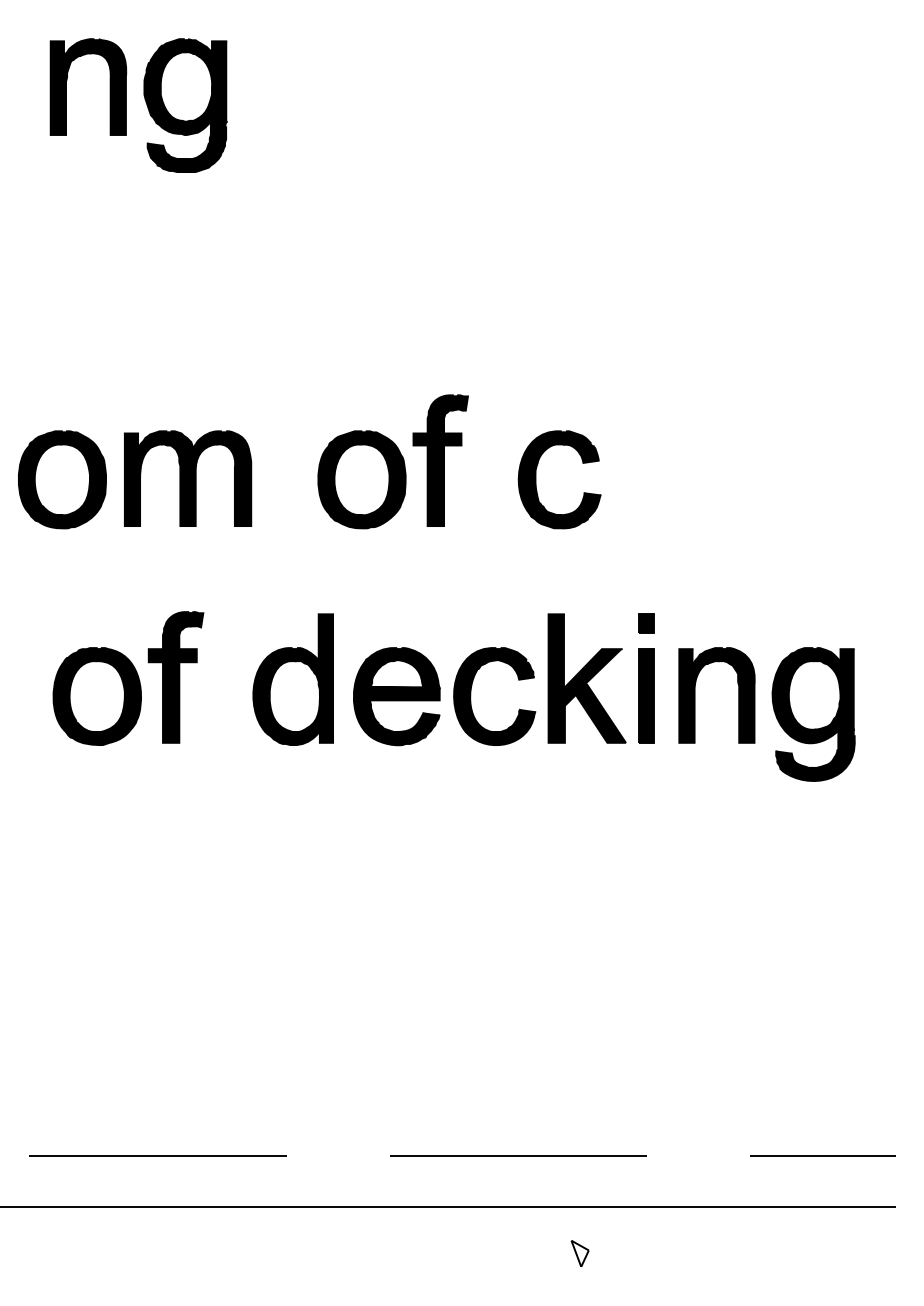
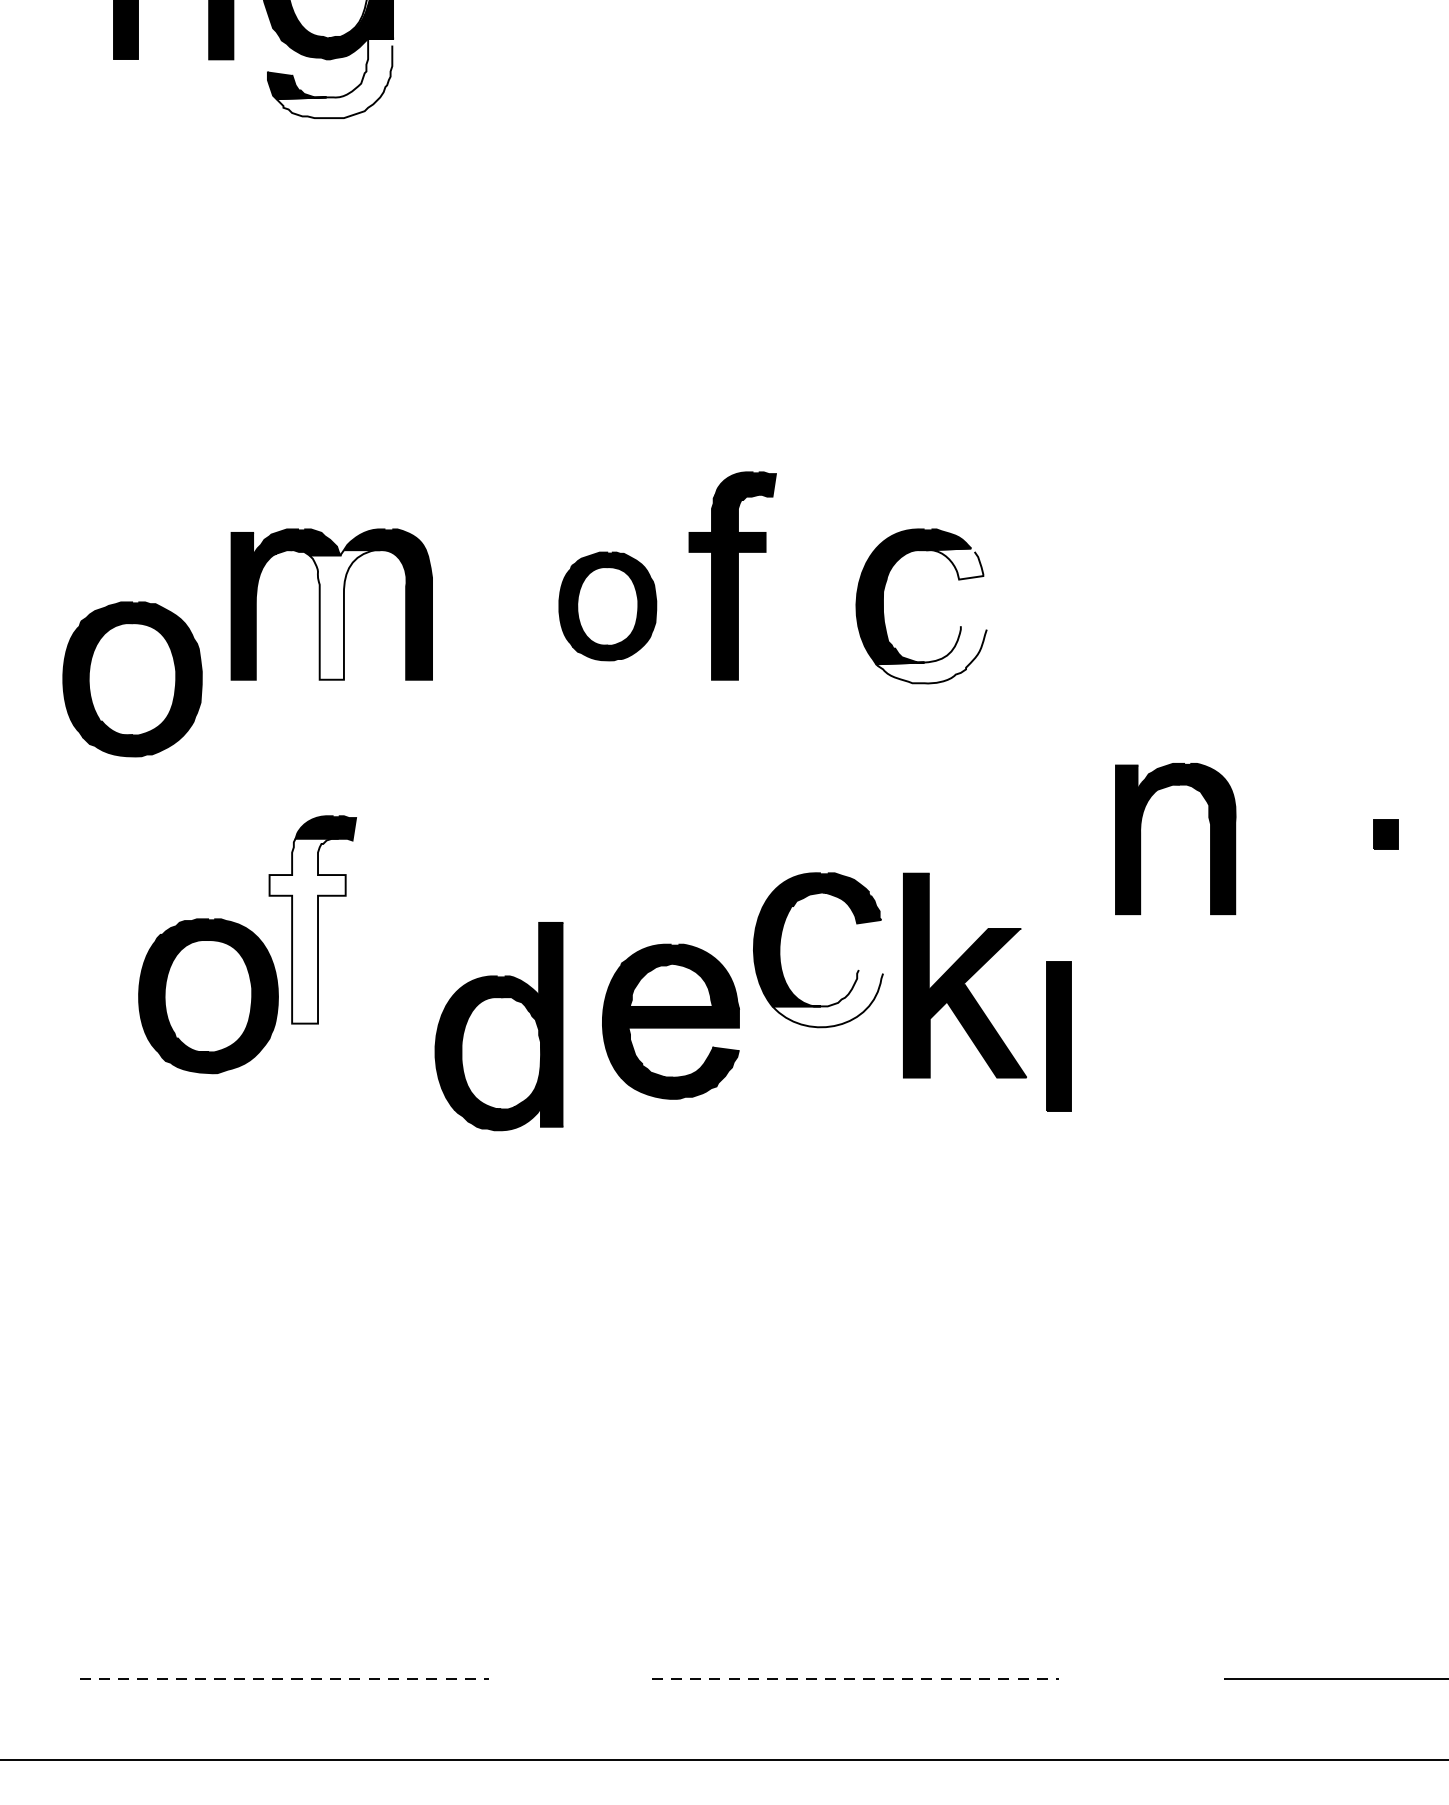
fill: (190, 146) -> (335, 77), removed
fill: (580, 452) -> (954, 563), removed
part: (62, 479) -> (132, 678), moved
part: (361, 479) -> (607, 605), size x0.7
fill: (195, 485) -> (343, 615), removed
fill: (565, 510) -> (930, 655), removed
part: (646, 623) -> (1385, 834), moved
part: (586, 678) -> (963, 975), moved
part: (292, 679) -> (497, 1026), moved
fill: (172, 684) -> (307, 931), removed
part: (646, 695) -> (1059, 1035), moved
part: (695, 695) -> (1141, 839), moved
part: (96, 696) -> (207, 996), moved
part: (396, 696) -> (670, 1021), moved
part: (813, 714) -> (1324, 978), removed
fill: (500, 727) -> (827, 999), removed
line: (158, 1155) -> (284, 1678), solid -> dashed
line: (518, 1155) -> (856, 1678), solid -> dashed

